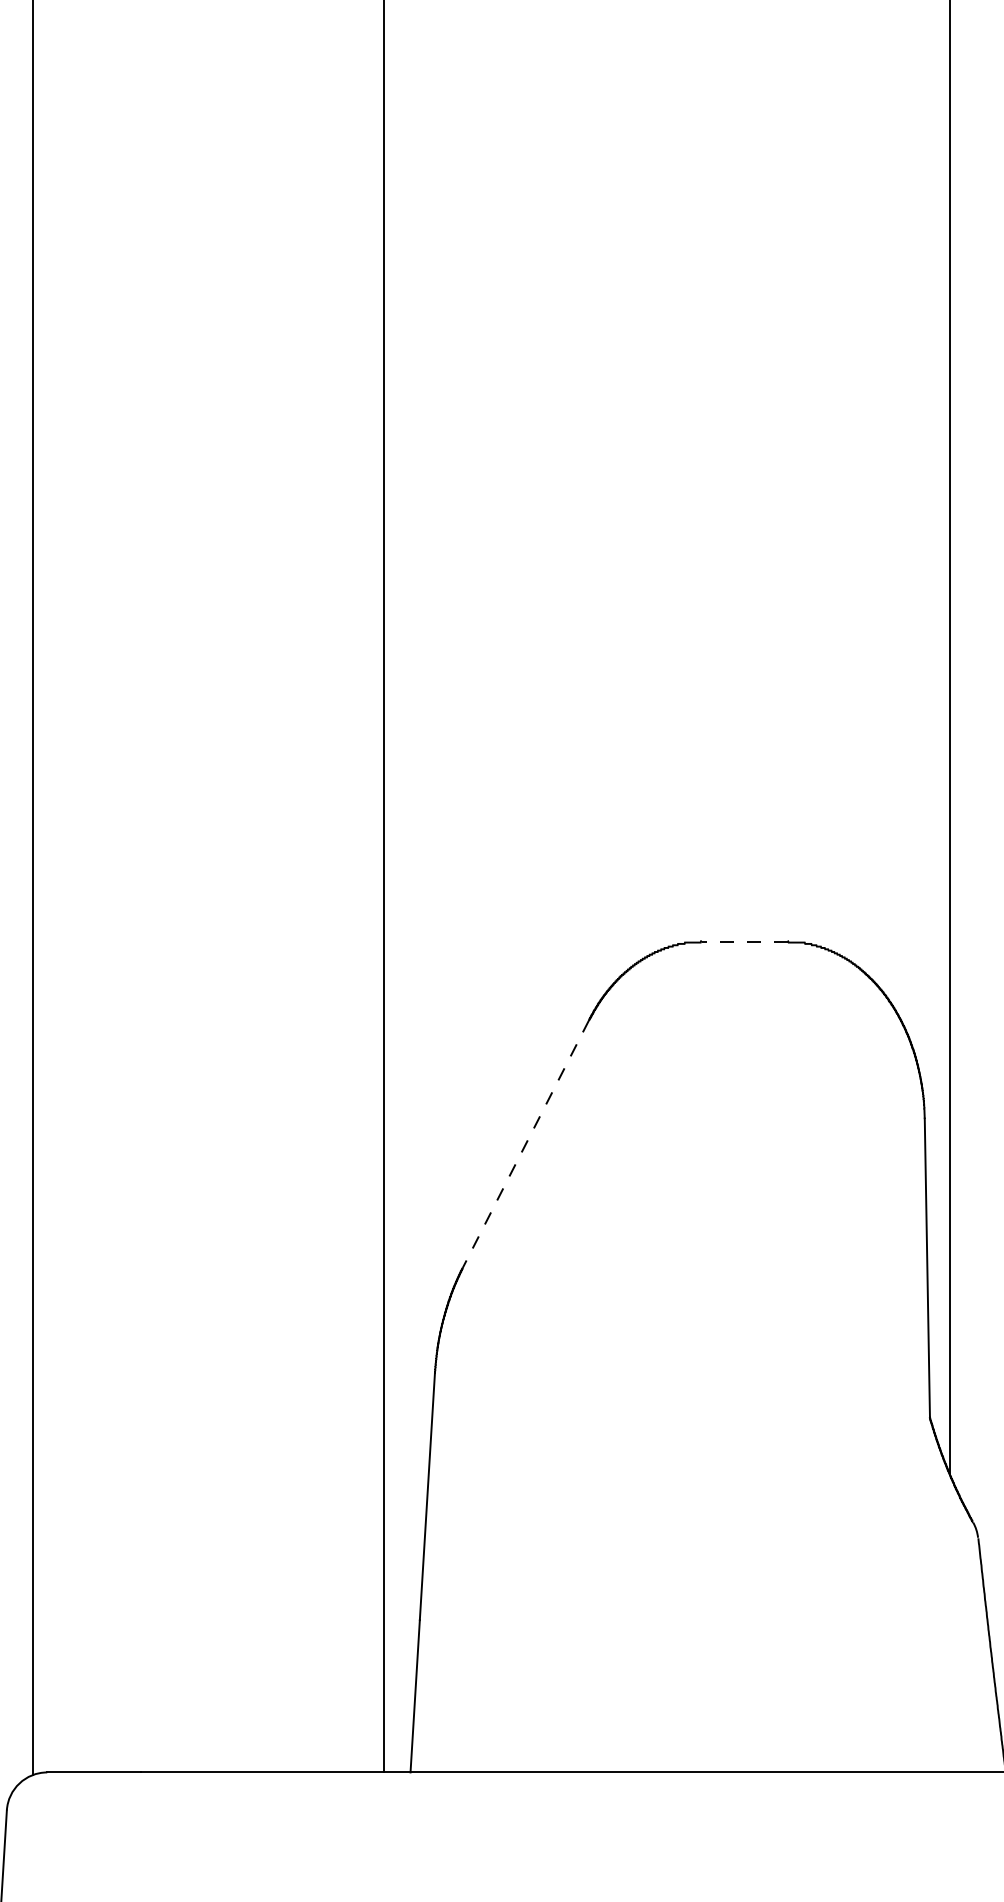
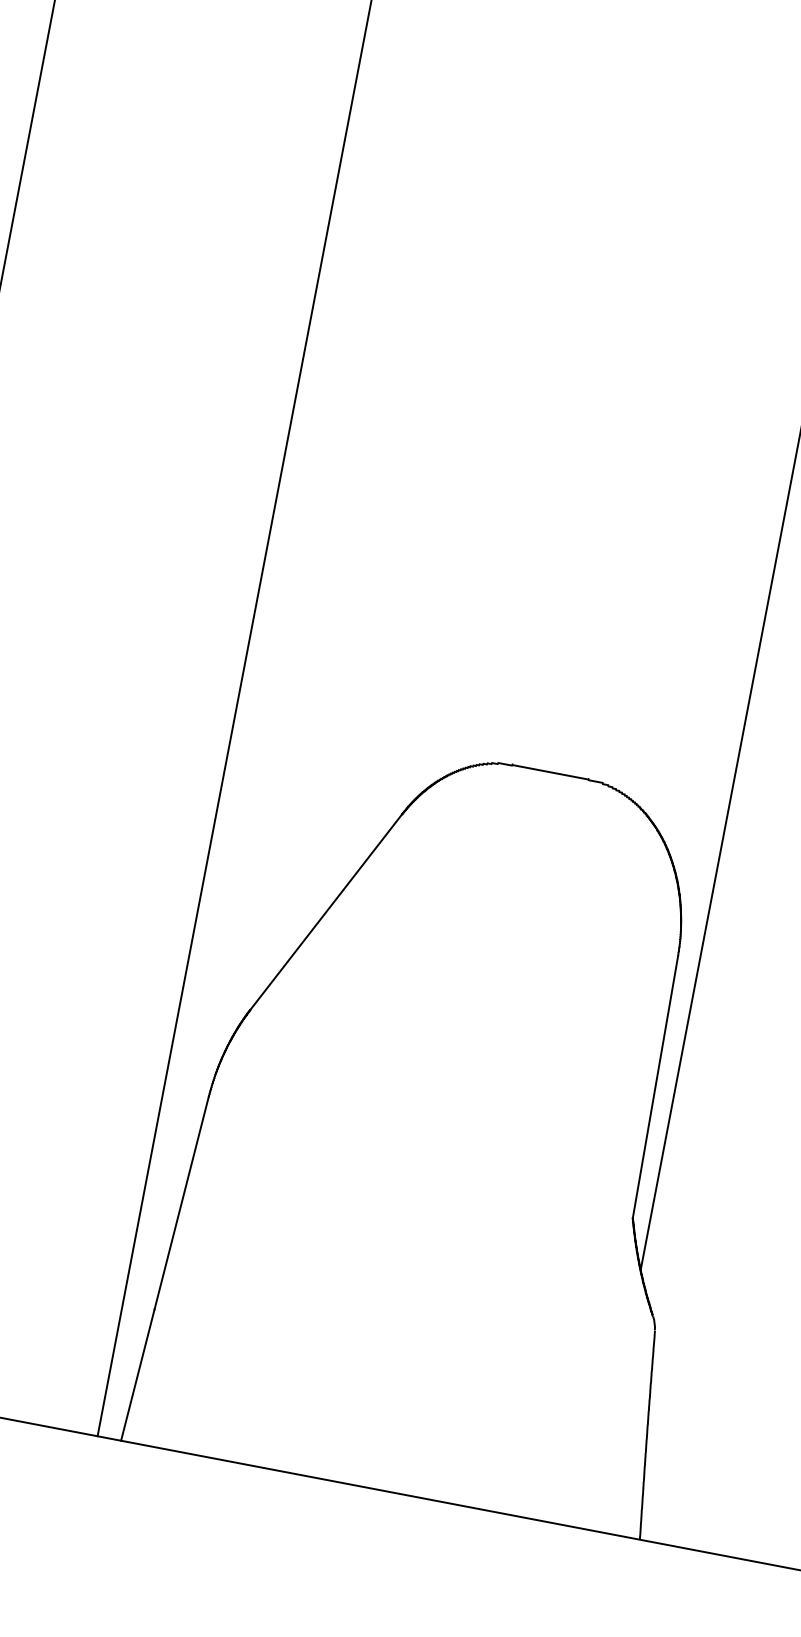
line: (744, 941) -> (550, 771), dashed -> solid
line: (525, 1144) -> (325, 912), dashed -> solid

